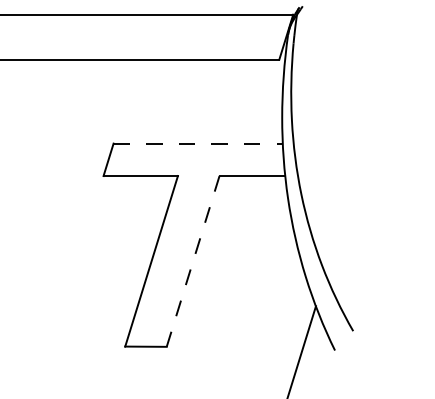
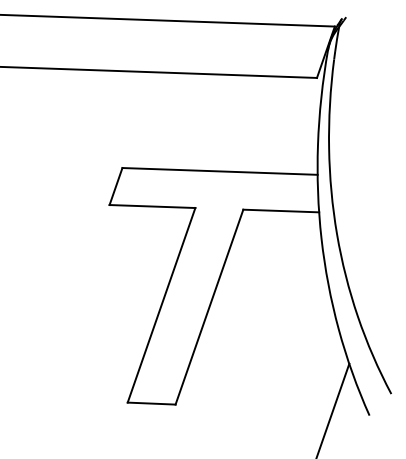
line: (198, 143) -> (220, 171), dashed -> solid
line: (192, 261) -> (208, 307), dashed -> solid

